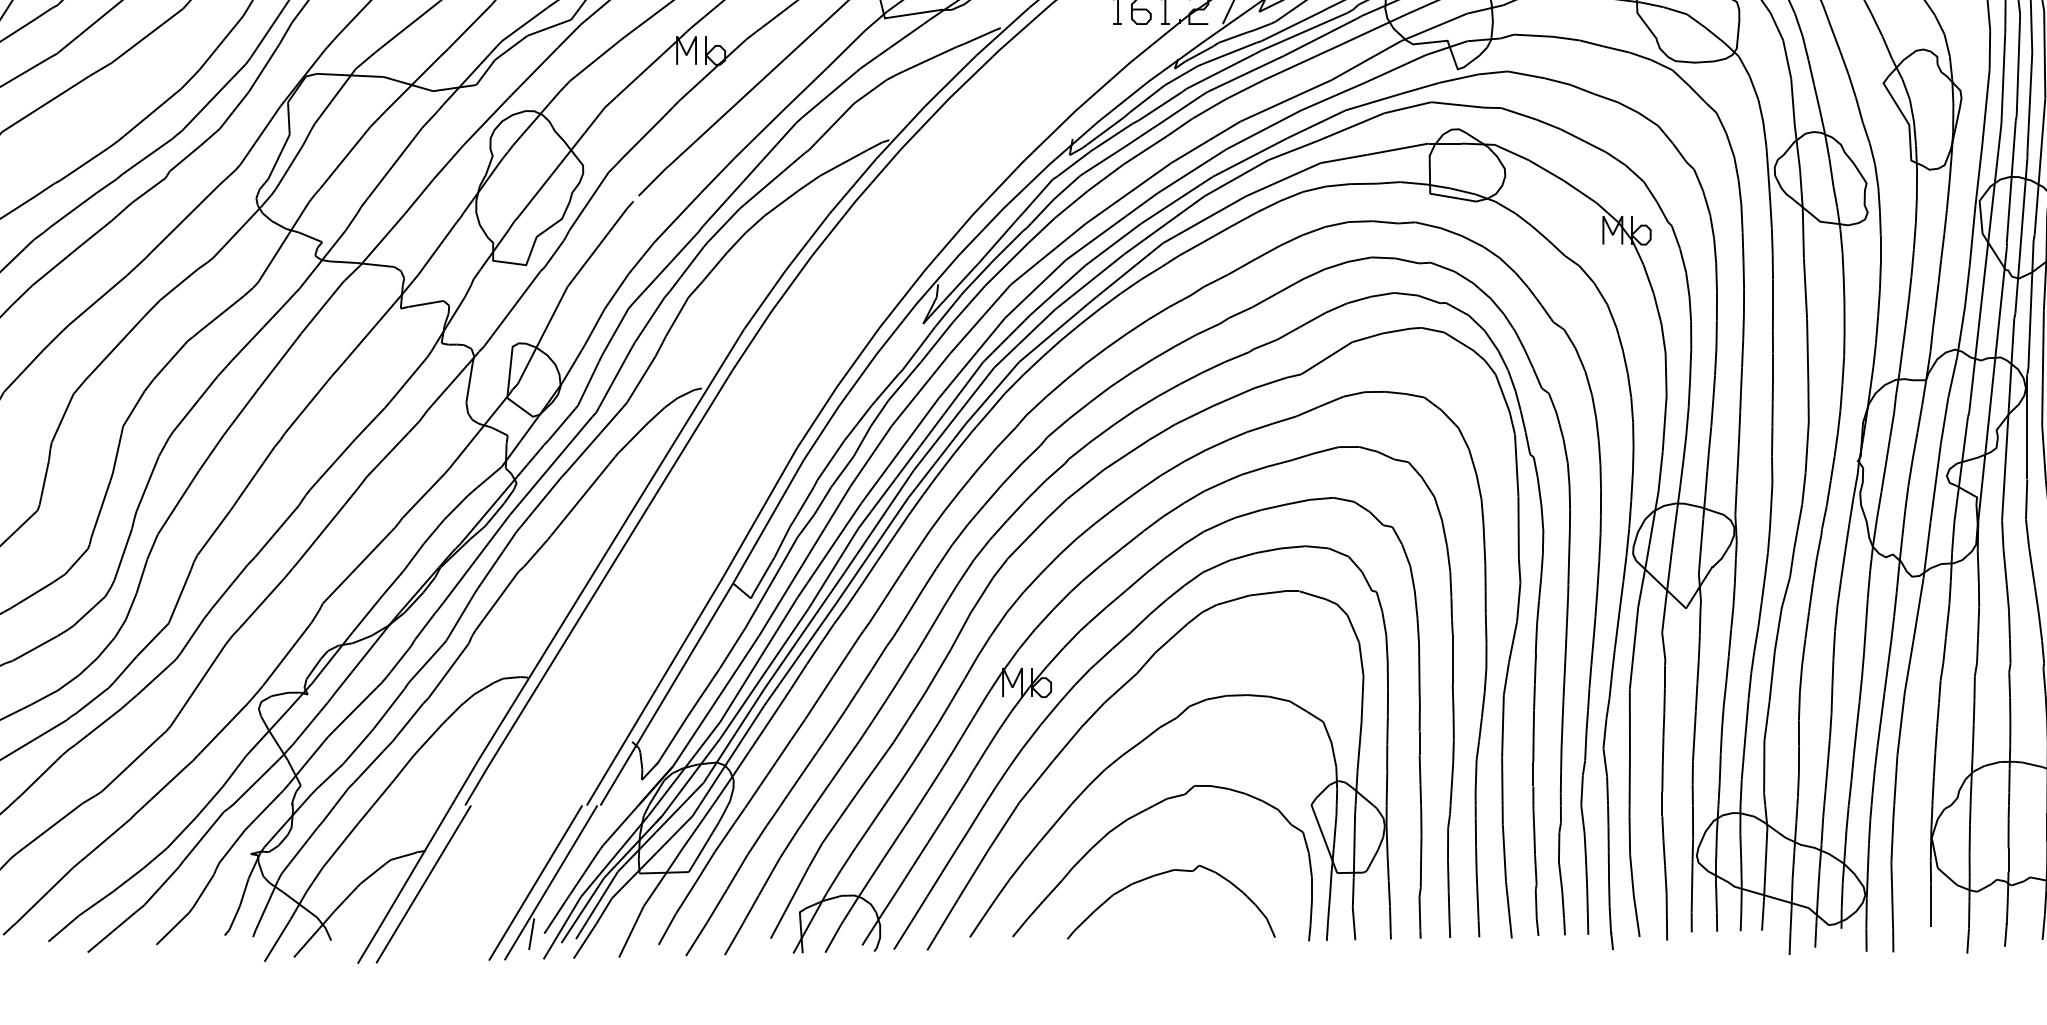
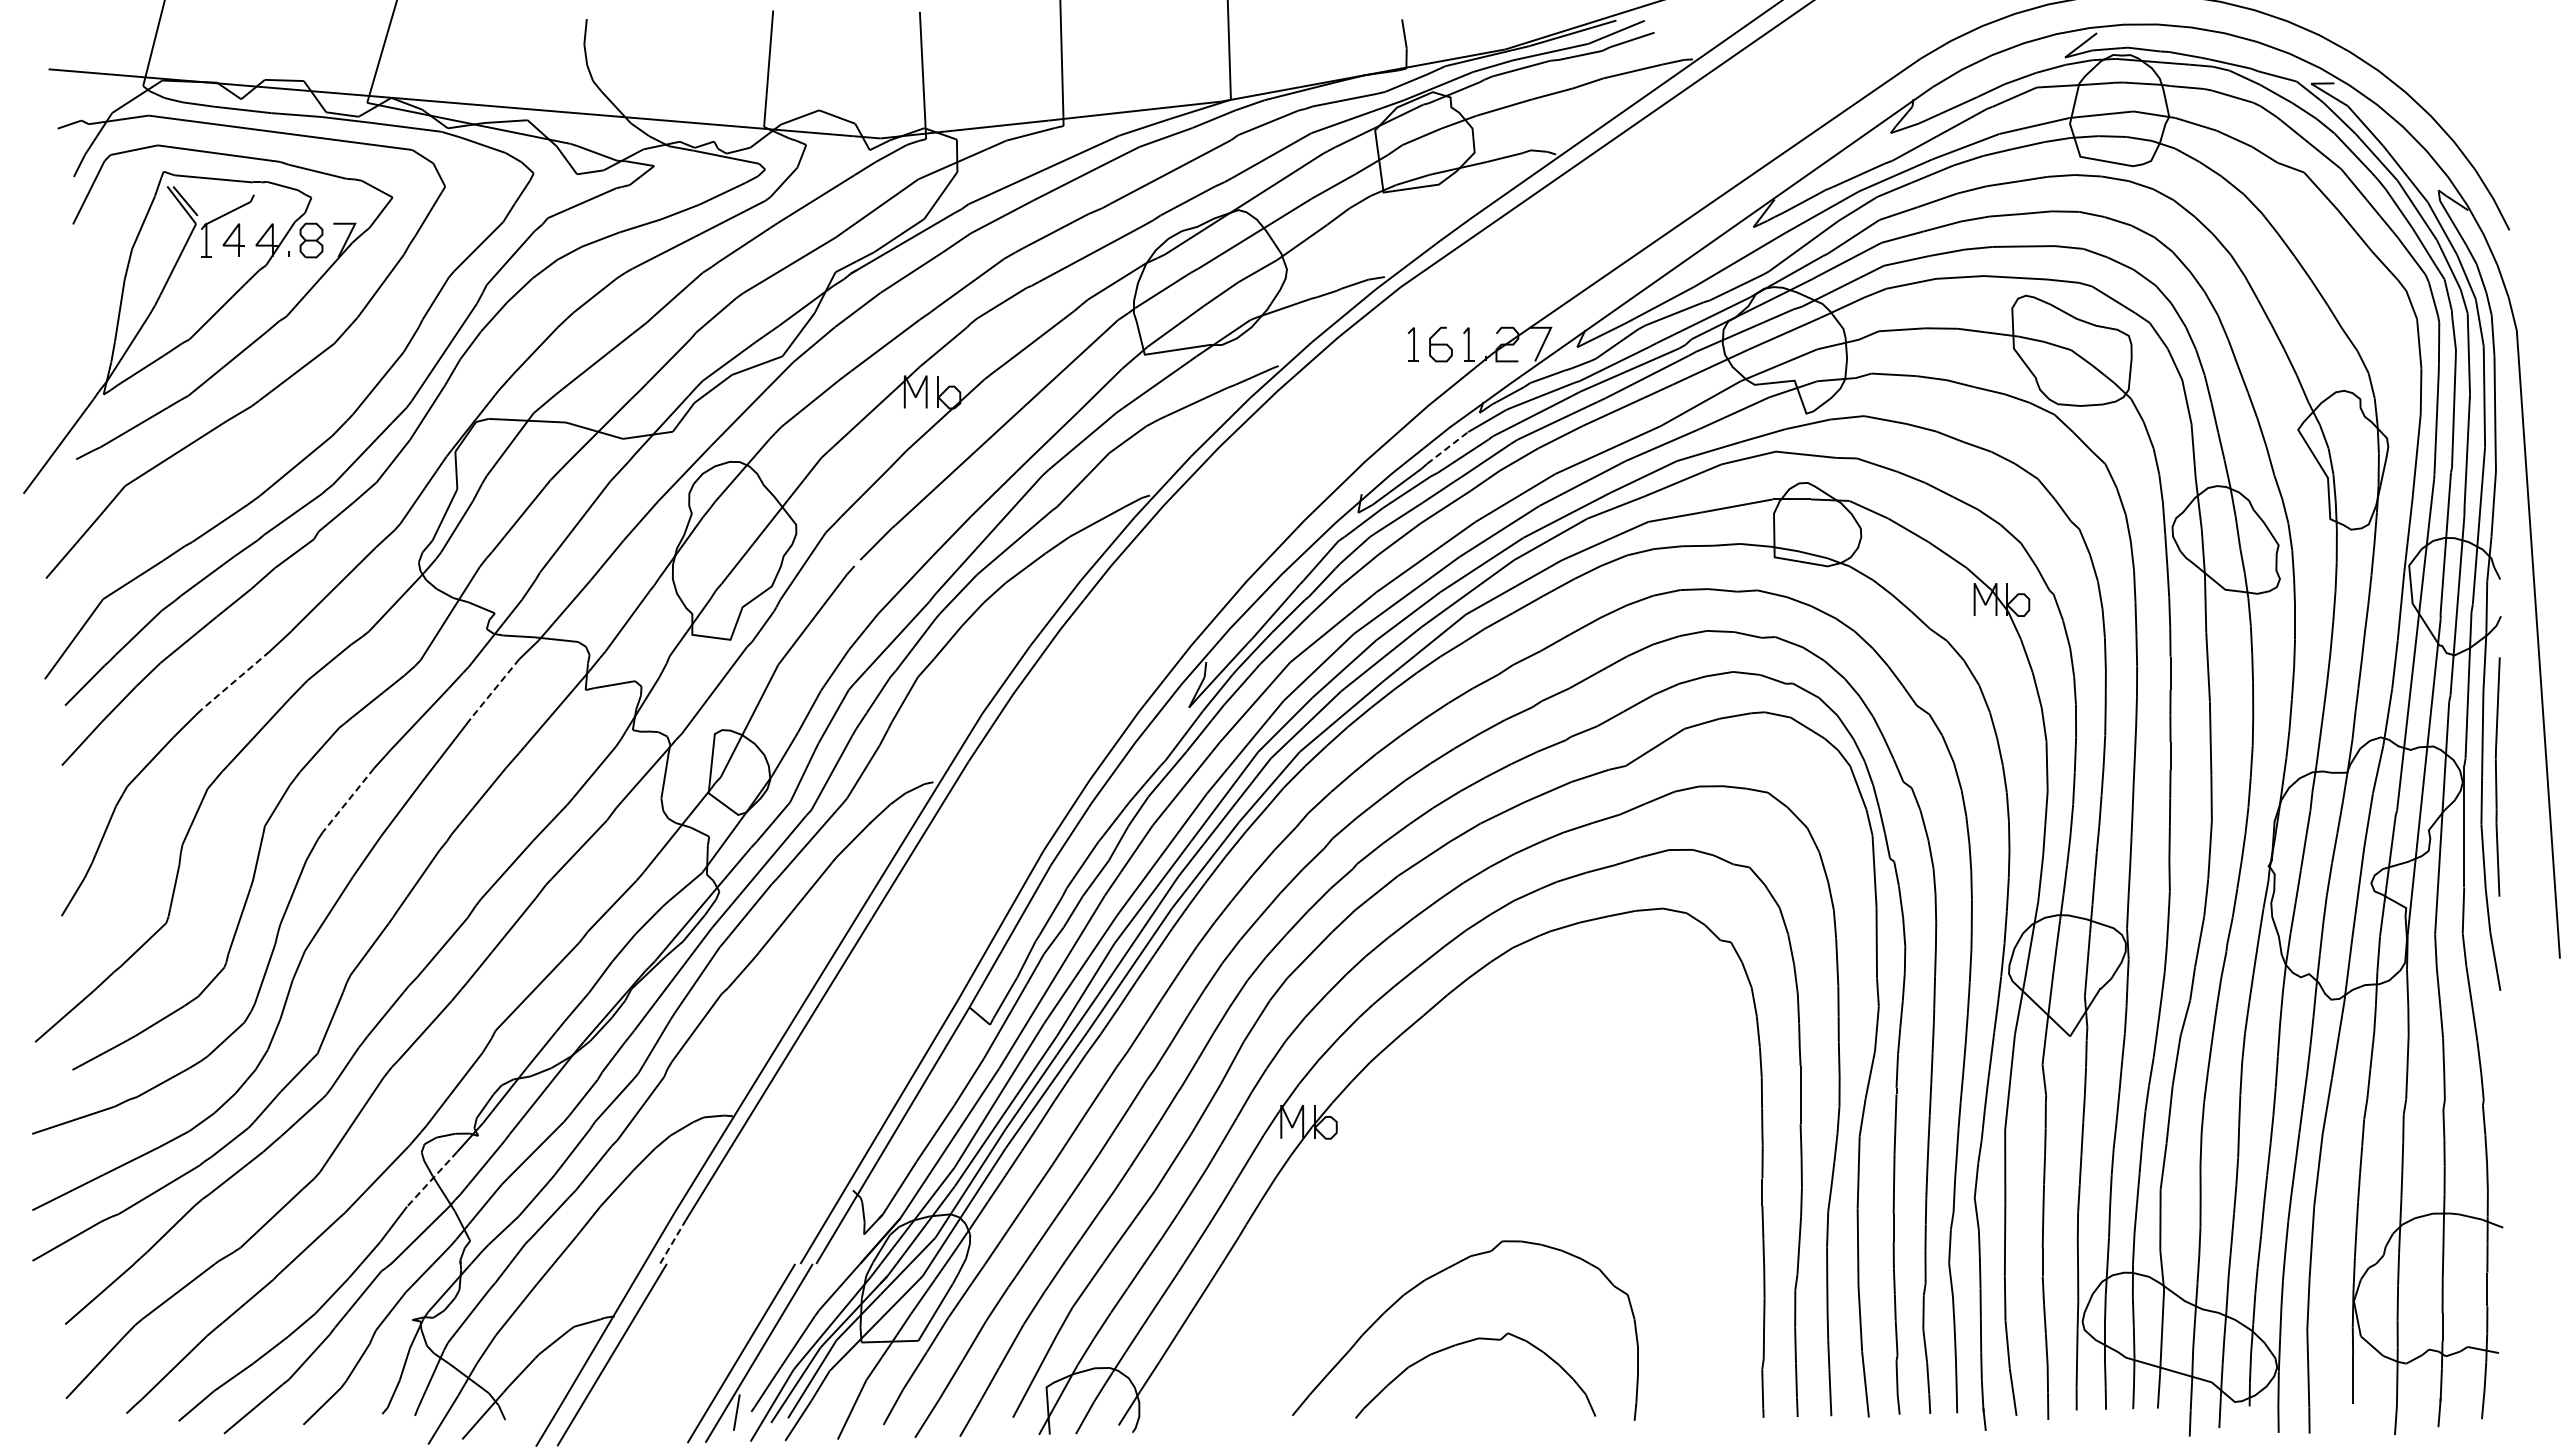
line: (1146, 99) -> (1447, 448), solid -> dashed
line: (97, 300) -> (235, 680), solid -> dashed
line: (321, 308) -> (494, 689), solid -> dashed
line: (195, 404) -> (348, 800), solid -> dashed
line: (268, 732) -> (432, 1179), solid -> dashed
part: (1142, 747) -> (1442, 1197), removed
line: (477, 785) -> (674, 1240), solid -> dashed

